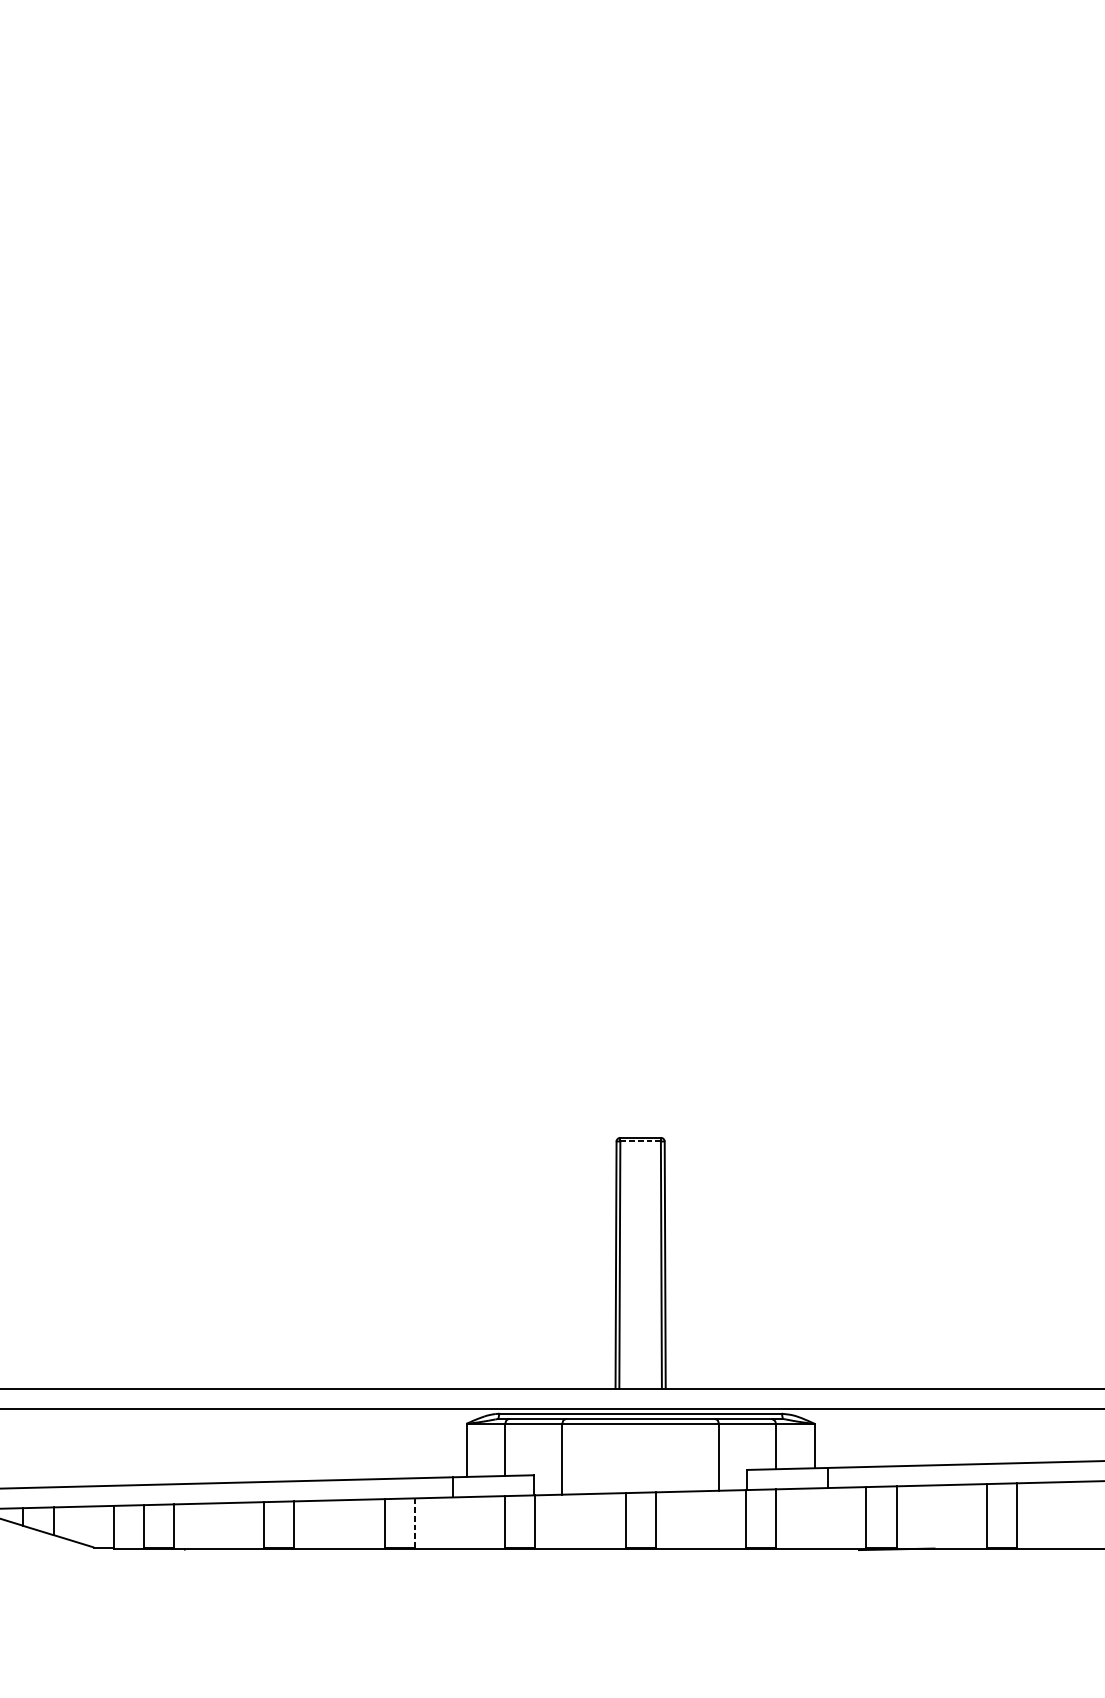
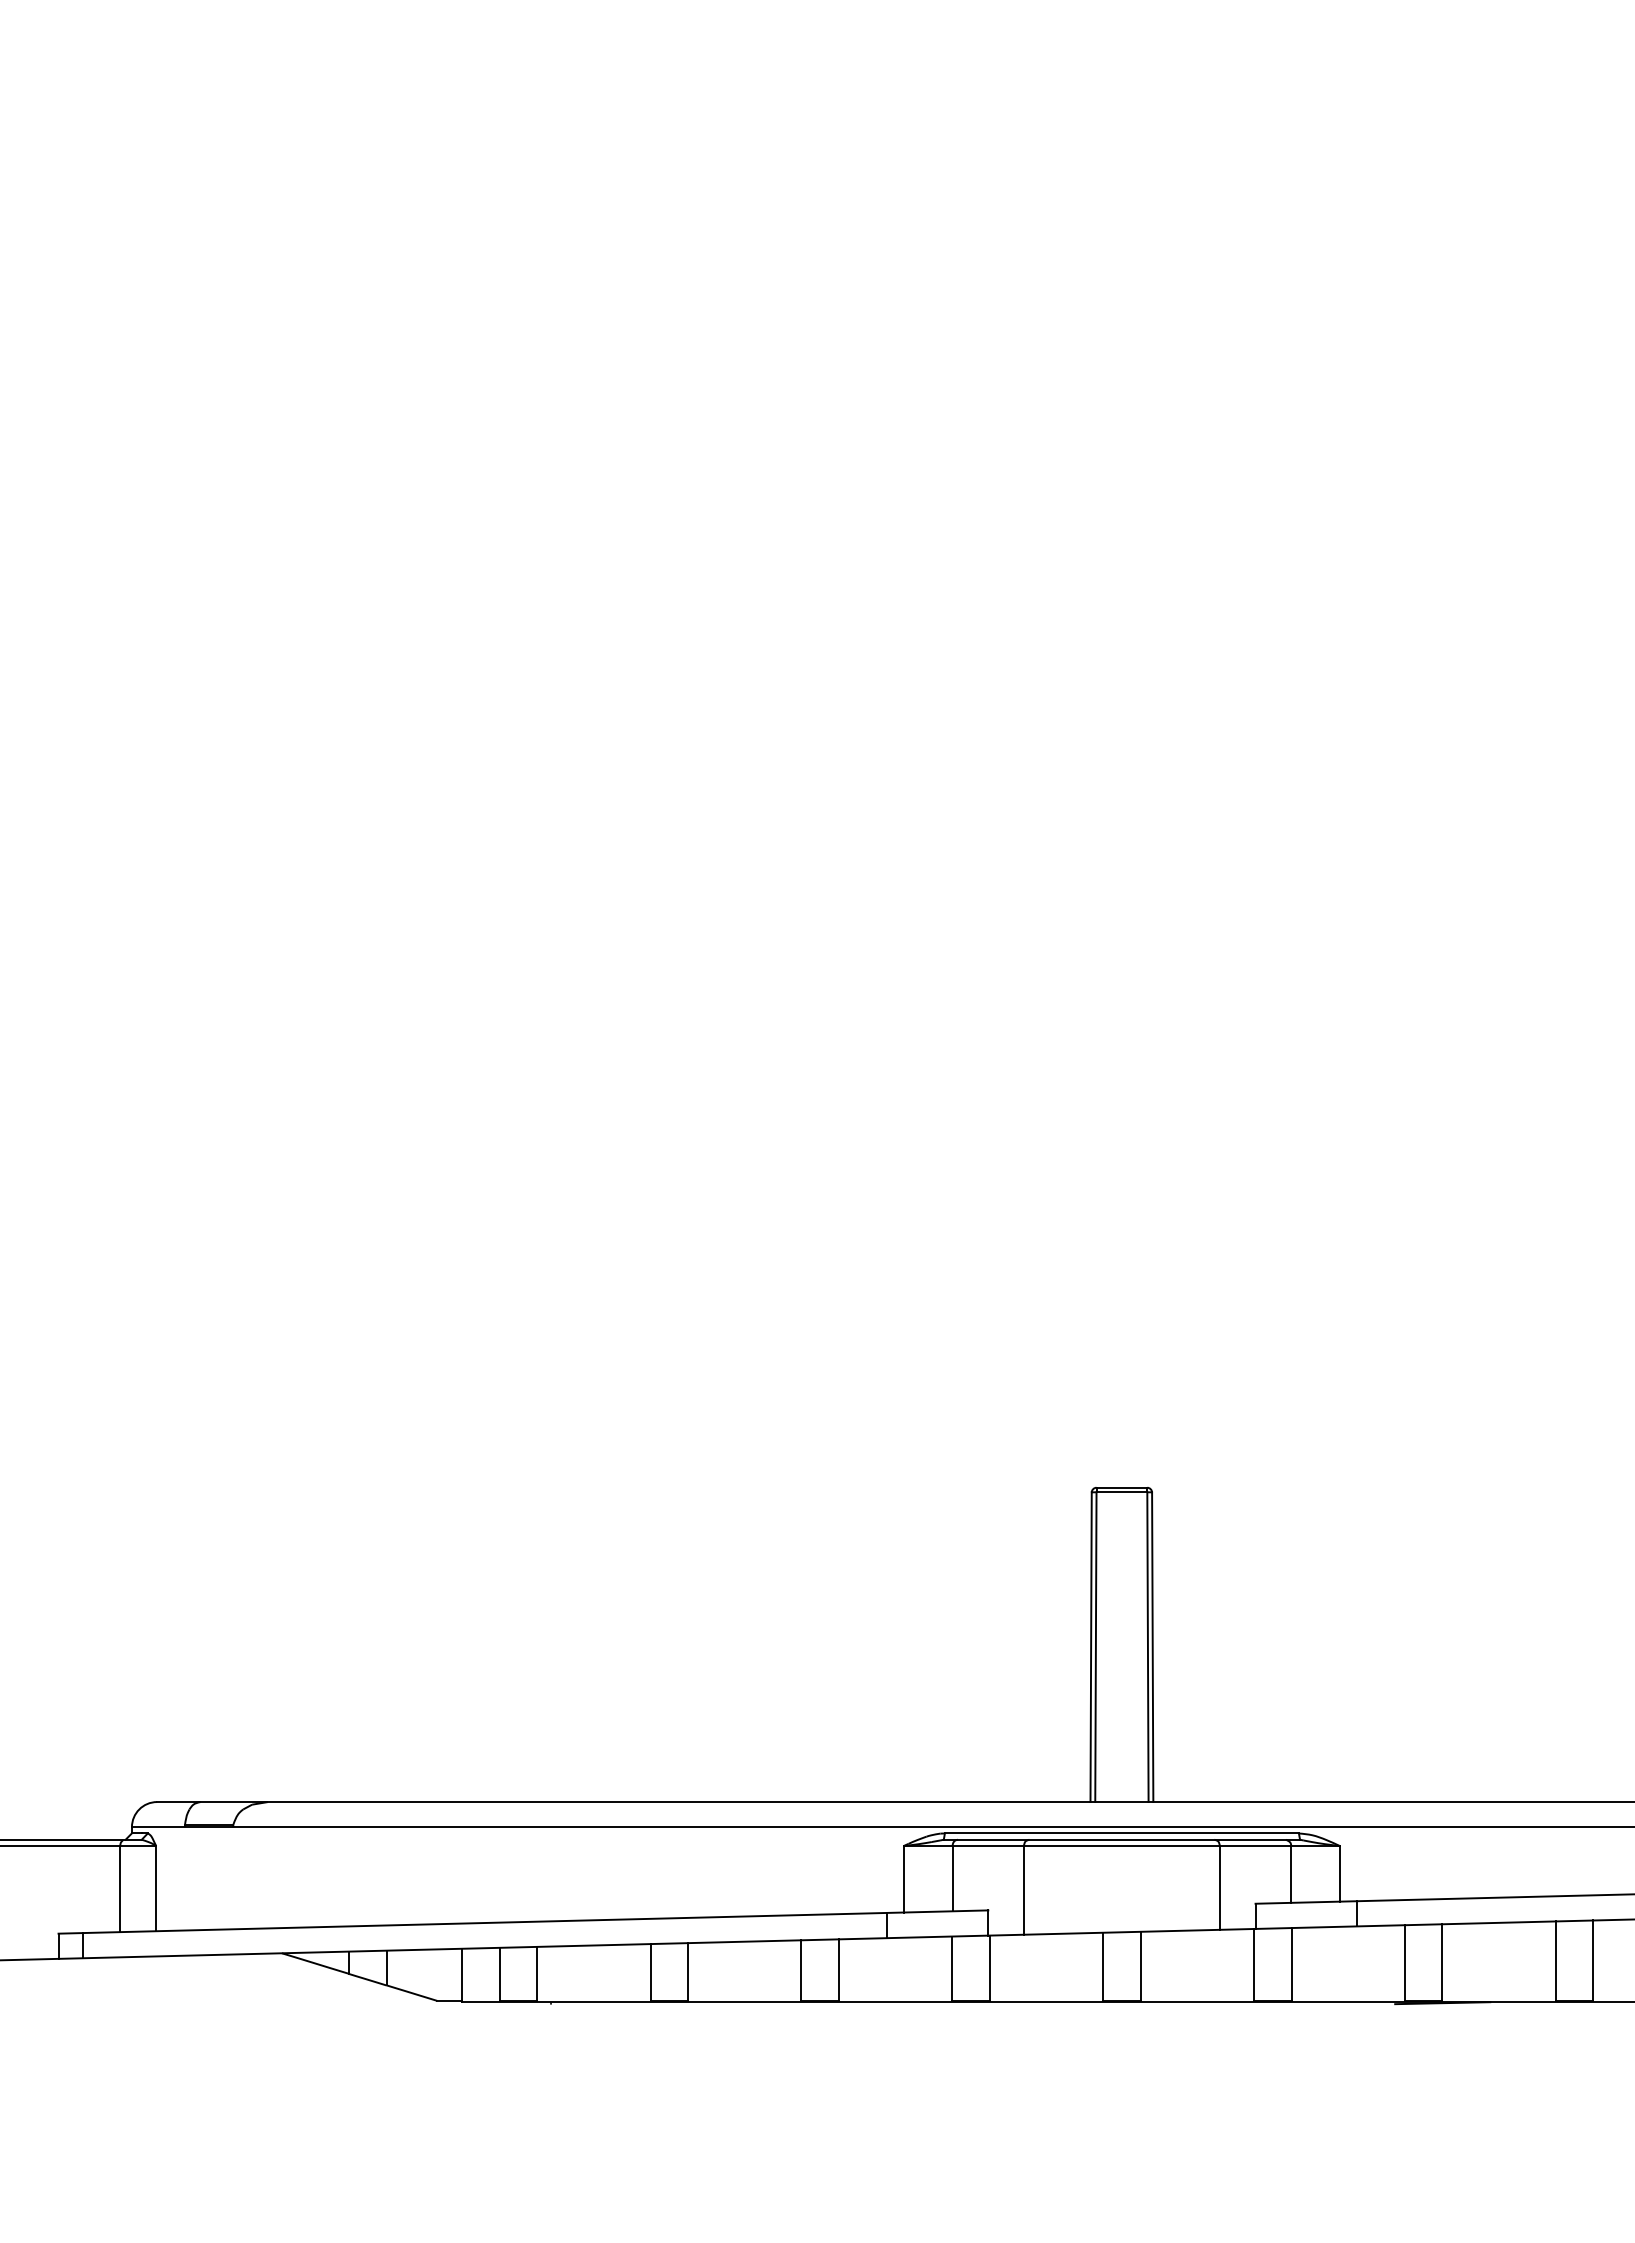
line: (641, 1141) -> (1122, 1492), dashed -> solid
line: (415, 1523) -> (839, 1970), dashed -> solid

